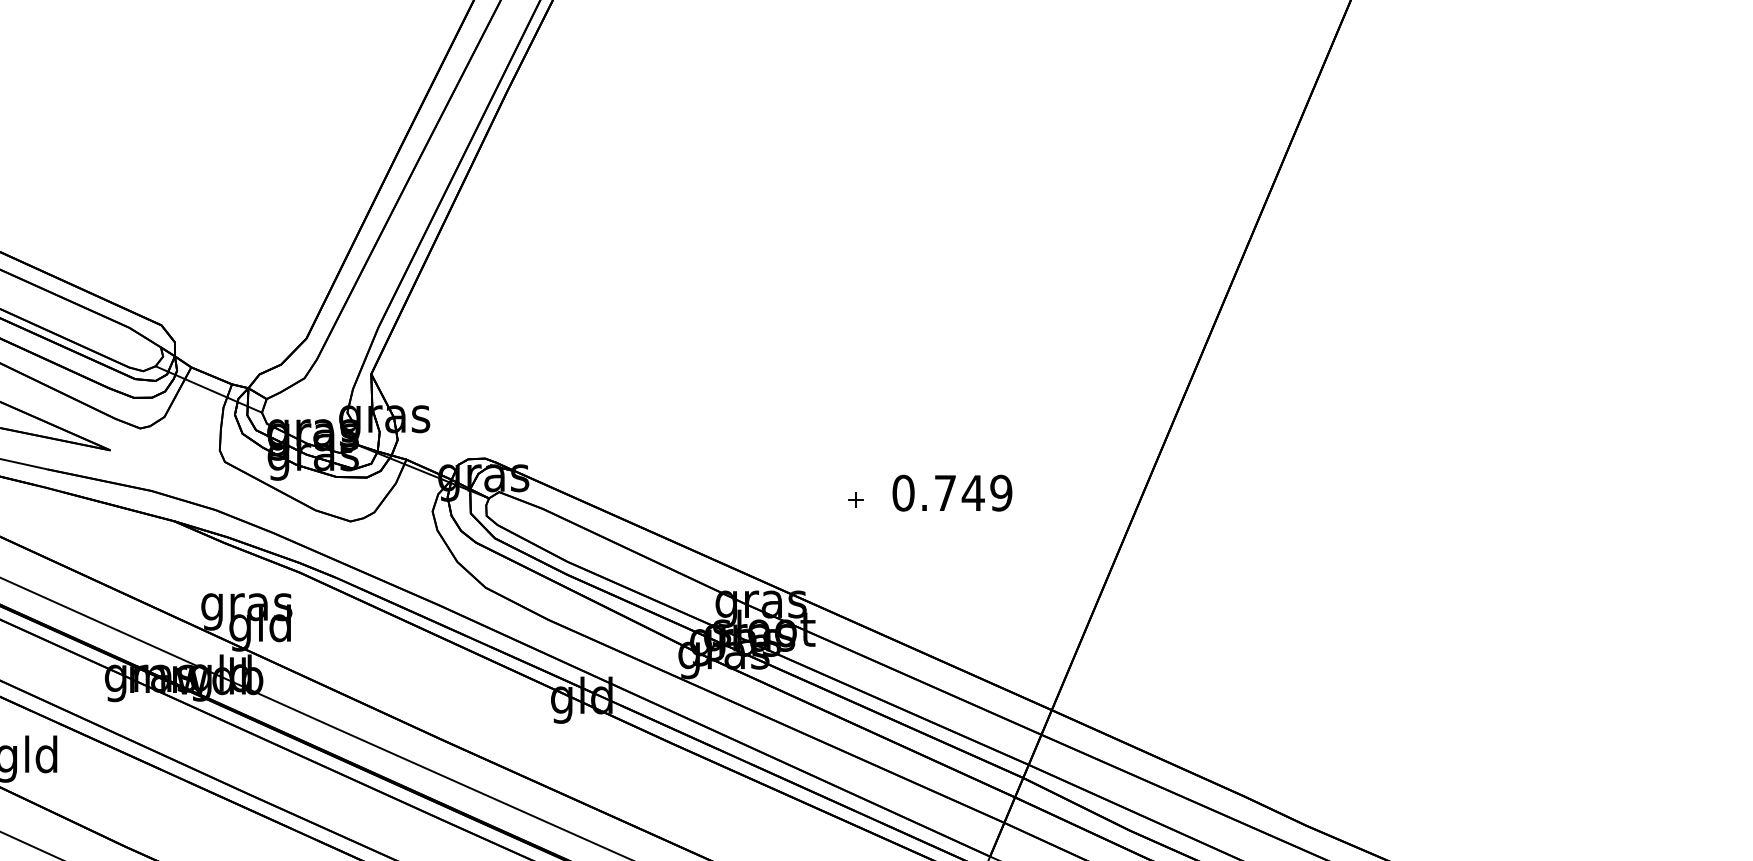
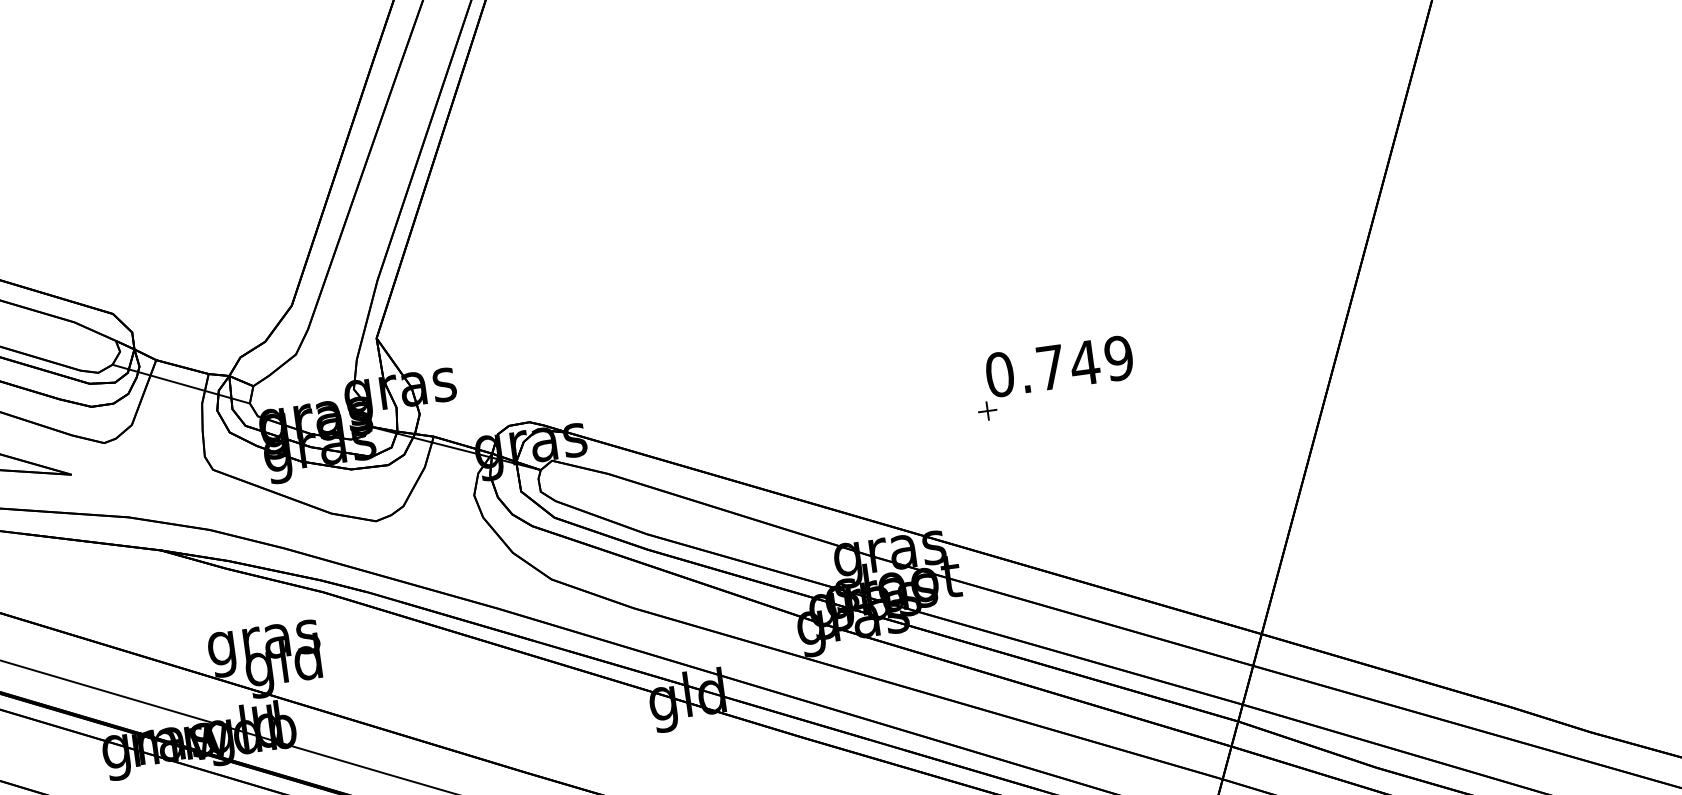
text: (952, 492) -> (1059, 365), moved

